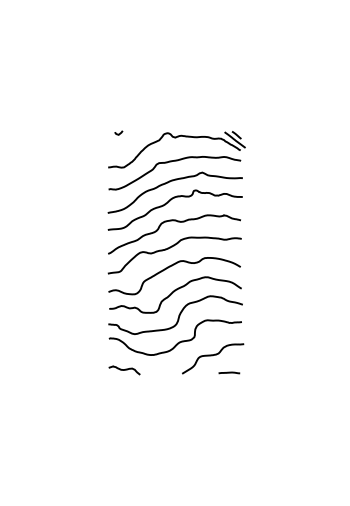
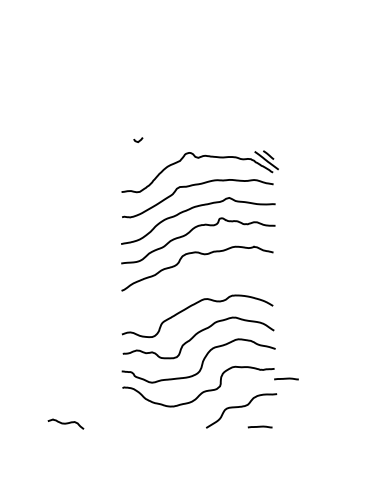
curve: (118, 133) -> (137, 140), moved
curve: (170, 248) -> (192, 284), removed
line: (252, 330) -> (286, 378), added
curve: (124, 370) -> (65, 424), moved

